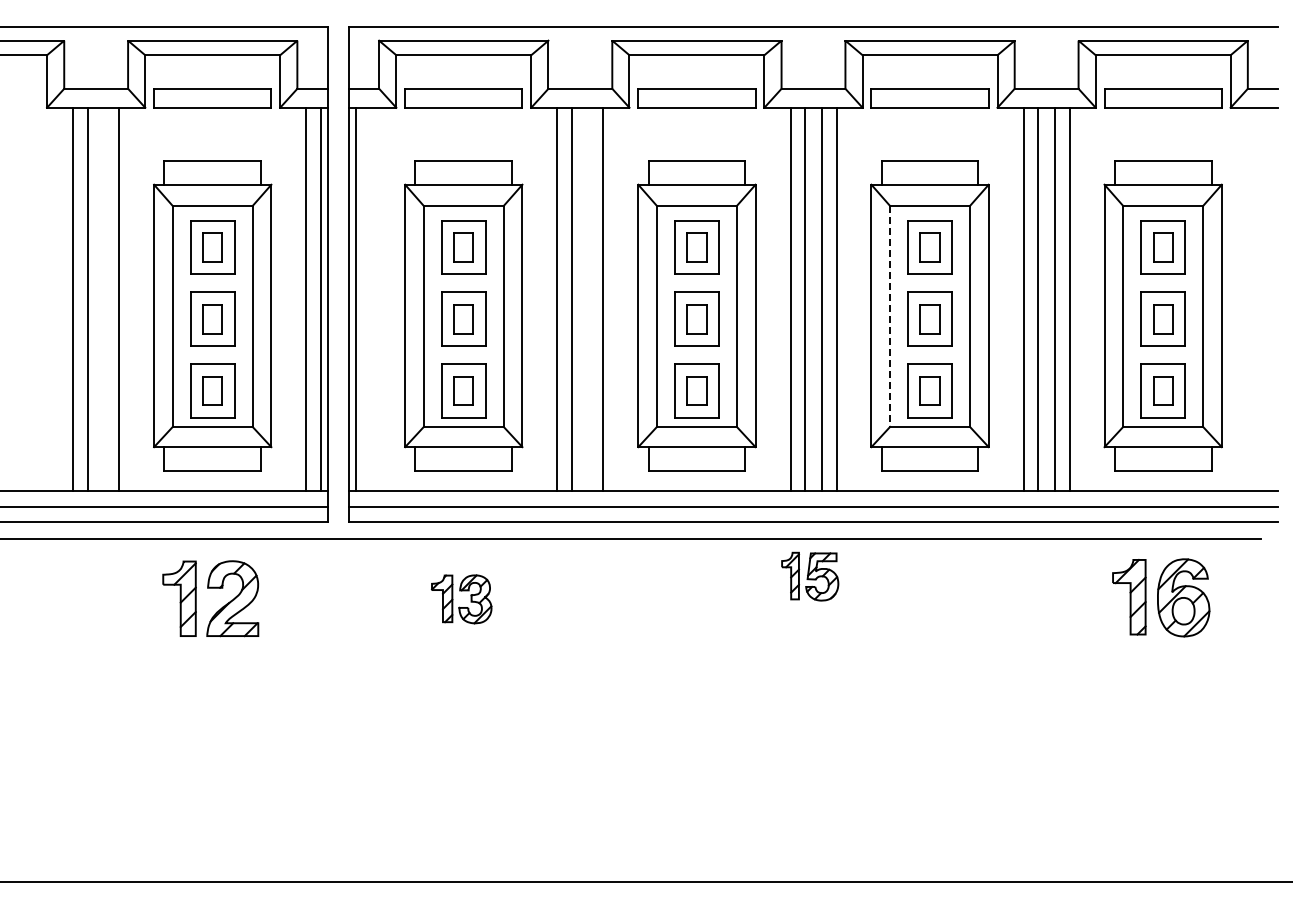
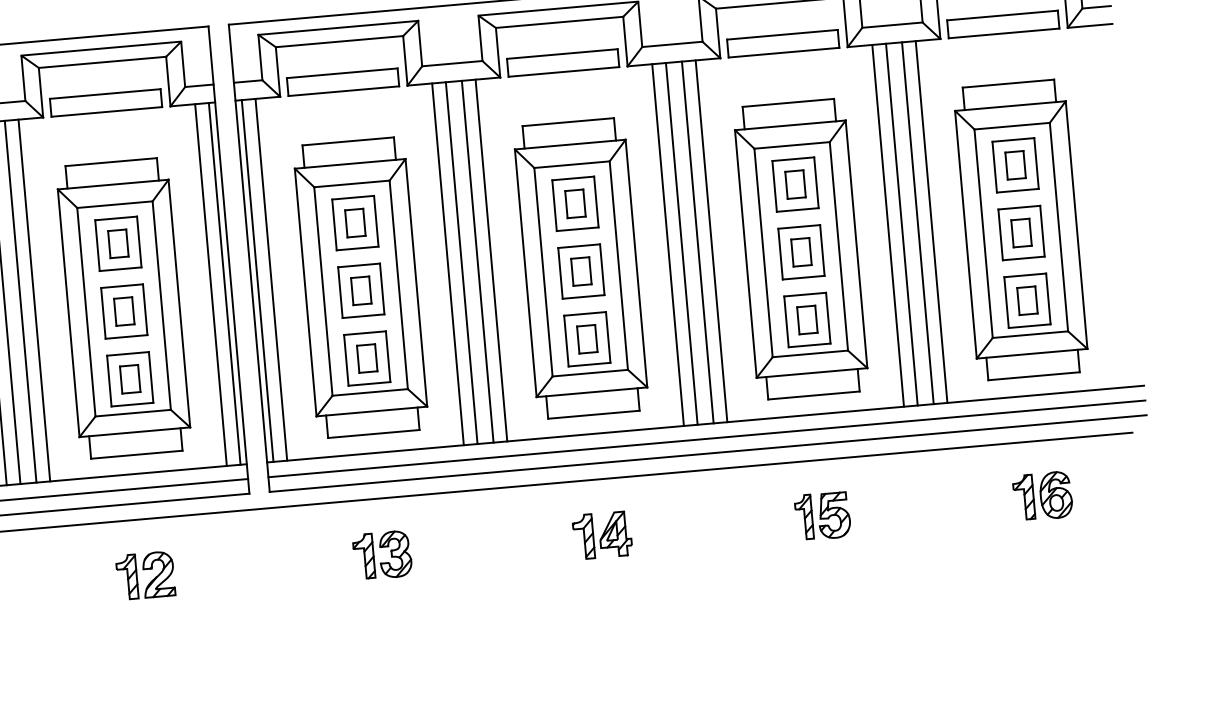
line: (104, 299) -> (20, 301), added
line: (370, 299) -> (271, 279), added
line: (588, 299) -> (477, 261), added
line: (890, 316) -> (763, 252), dashed -> solid
part: (810, 576) -> (823, 516), moved
part: (1161, 597) -> (1042, 495), size x0.62
part: (210, 598) -> (145, 575), size x0.62
part: (694, 598) -> (602, 535), added

